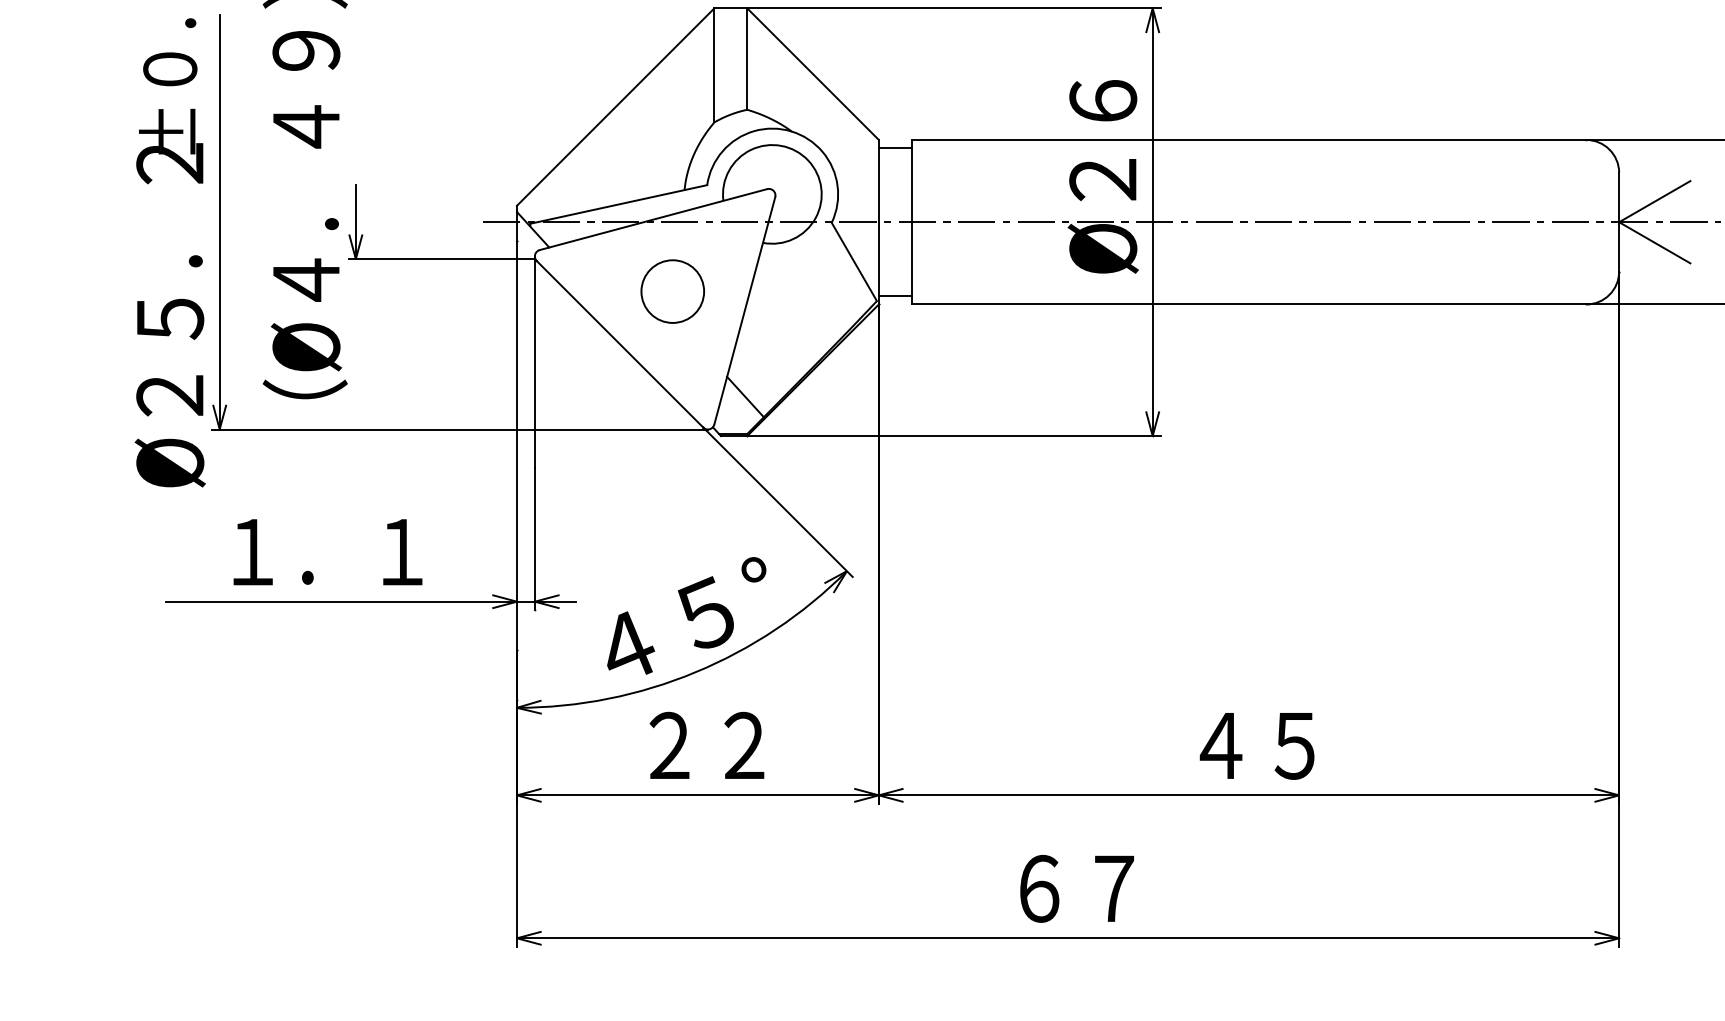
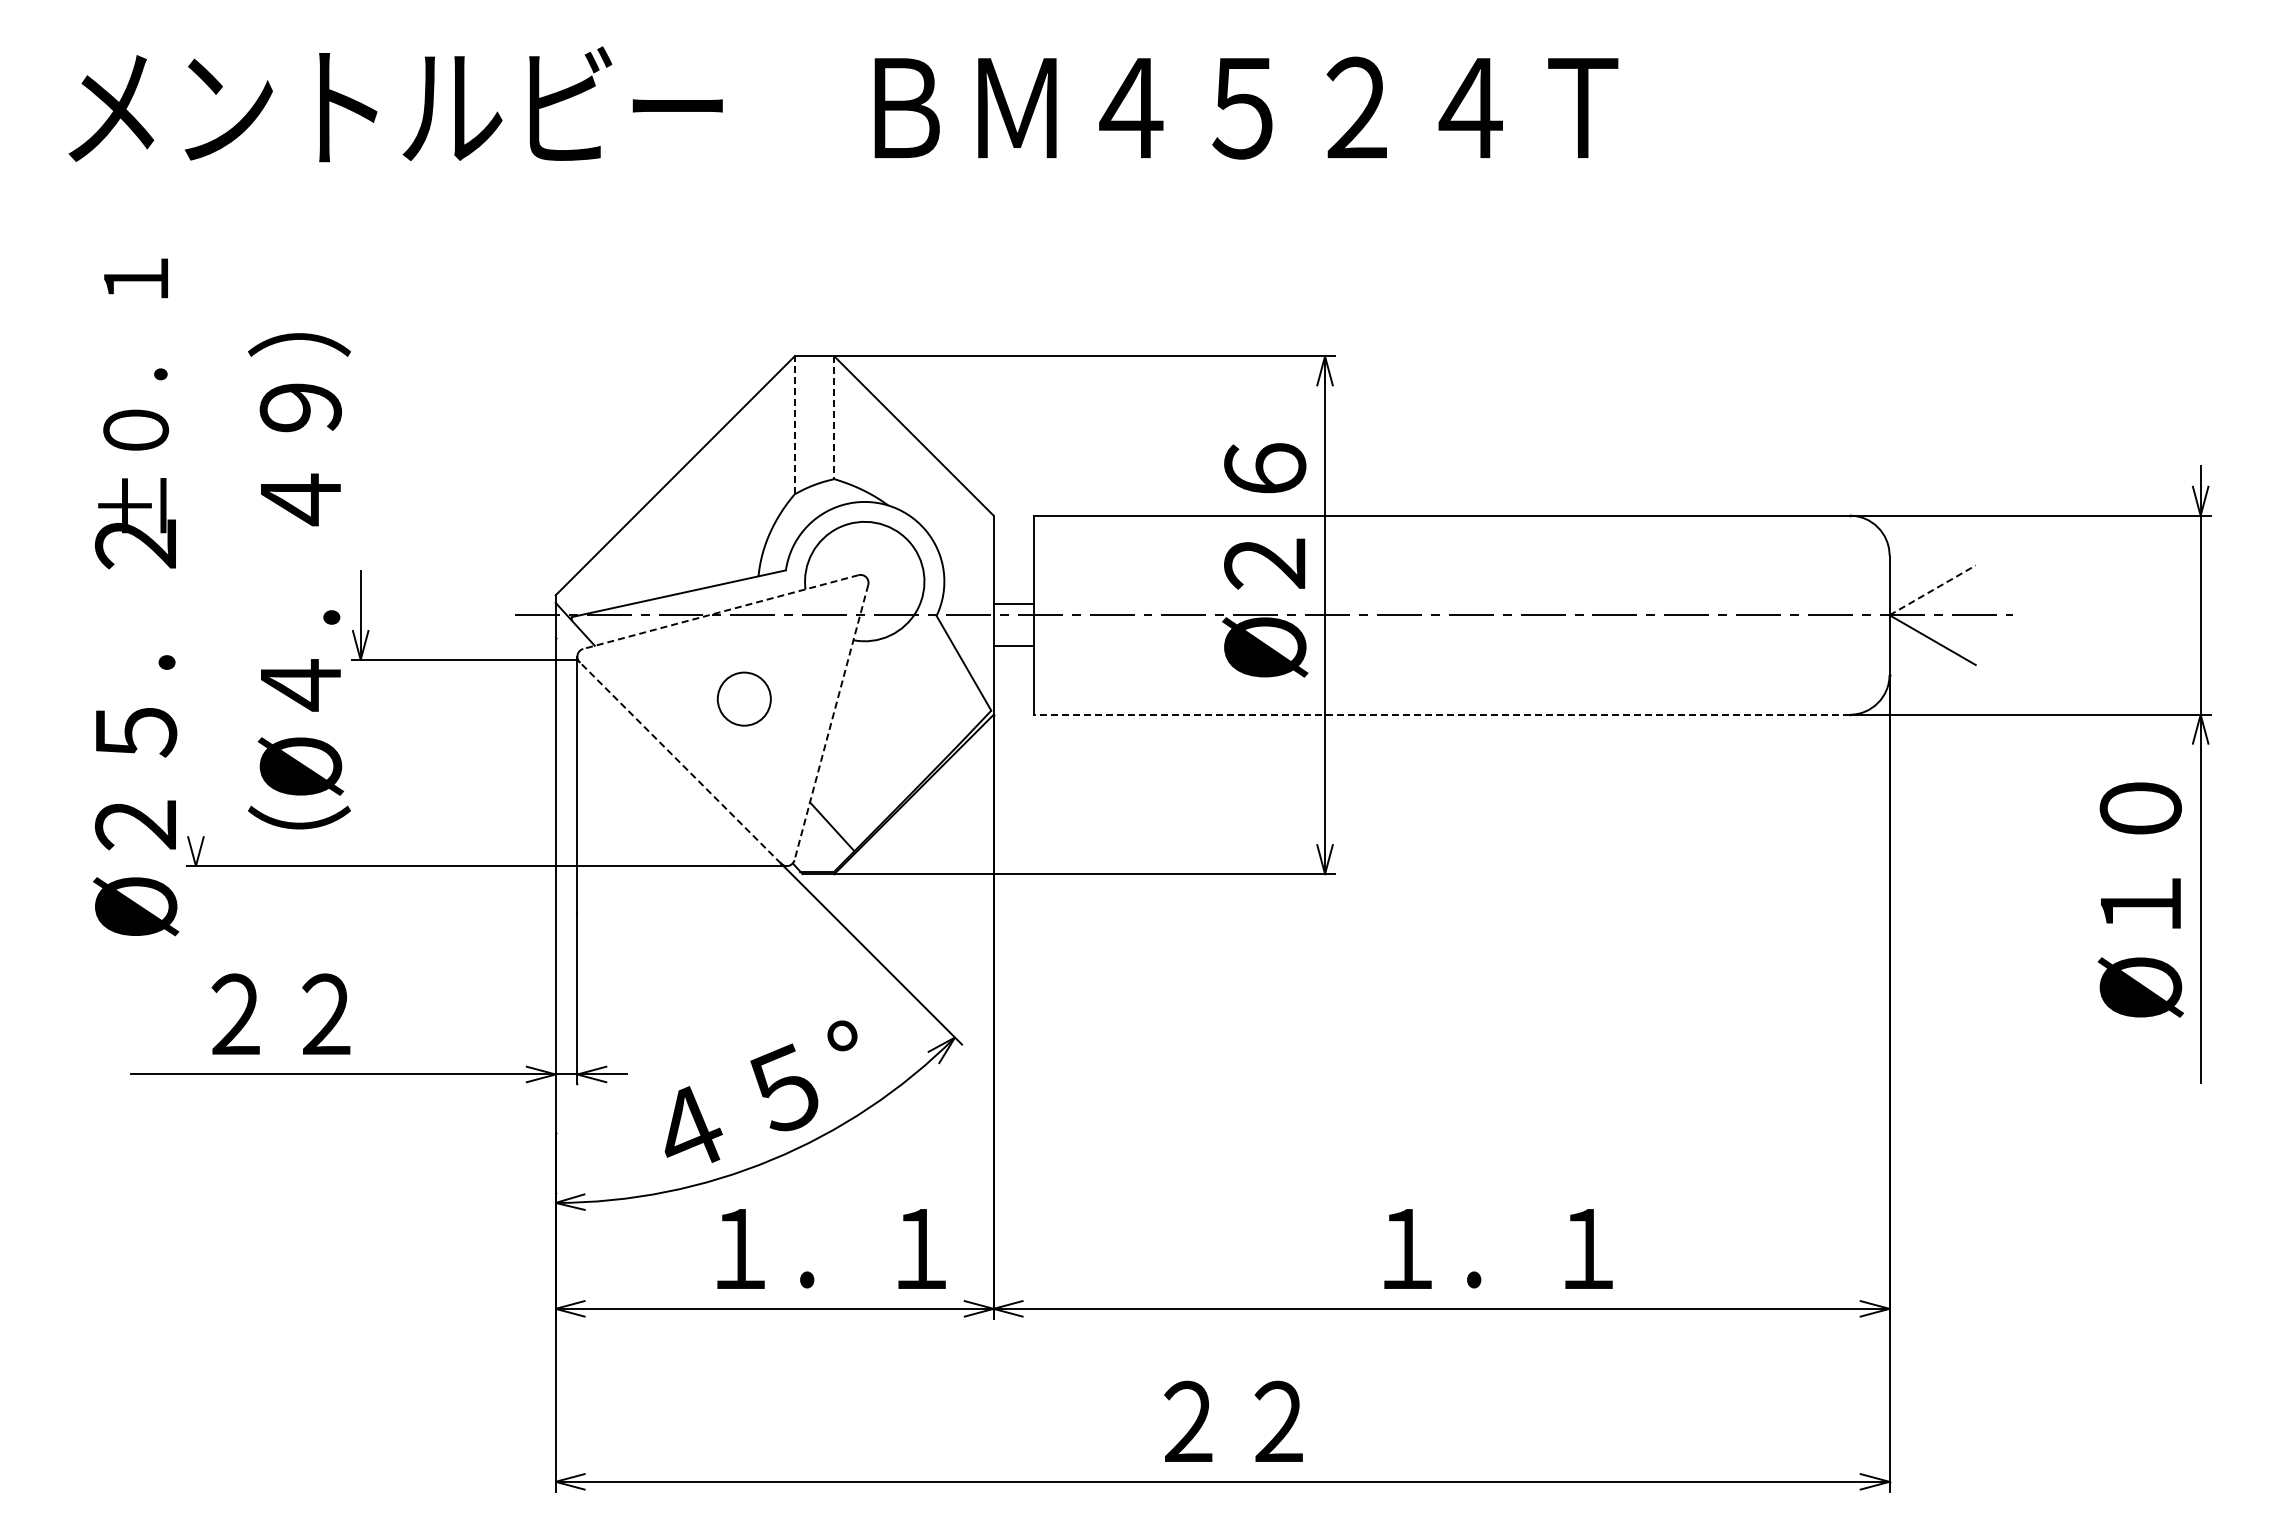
line: (747, 59) -> (834, 418), solid -> dashed
line: (714, 65) -> (794, 425), solid -> dashed
line: (895, 148) -> (1013, 603), moved
line: (1654, 201) -> (1932, 590), solid -> dashed
line: (653, 219) -> (720, 612), solid -> dashed
line: (219, 222) -> (195, 615), removed
circle: (672, 291) -> (744, 698), size x0.7
line: (895, 295) -> (1013, 645), moved
line: (1248, 304) -> (1441, 714), solid -> dashed
line: (744, 311) -> (831, 723), solid -> dashed
line: (620, 343) -> (680, 762), solid -> dashed
text: (327, 551) -> (326, 1013), １．１ -> ２２
text: (744, 744) -> (830, 1247), ２２ -> １．１
text: (1295, 746) -> (1497, 1249), ４５ -> １．１
text: (1077, 888) -> (1233, 1421), ６７ -> ２２

